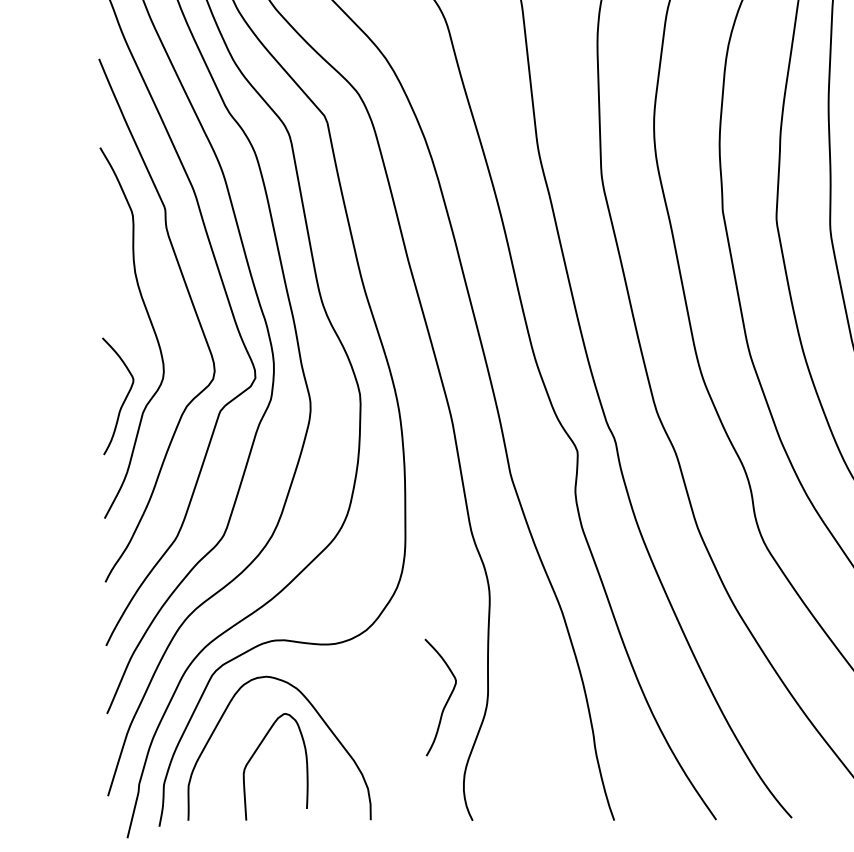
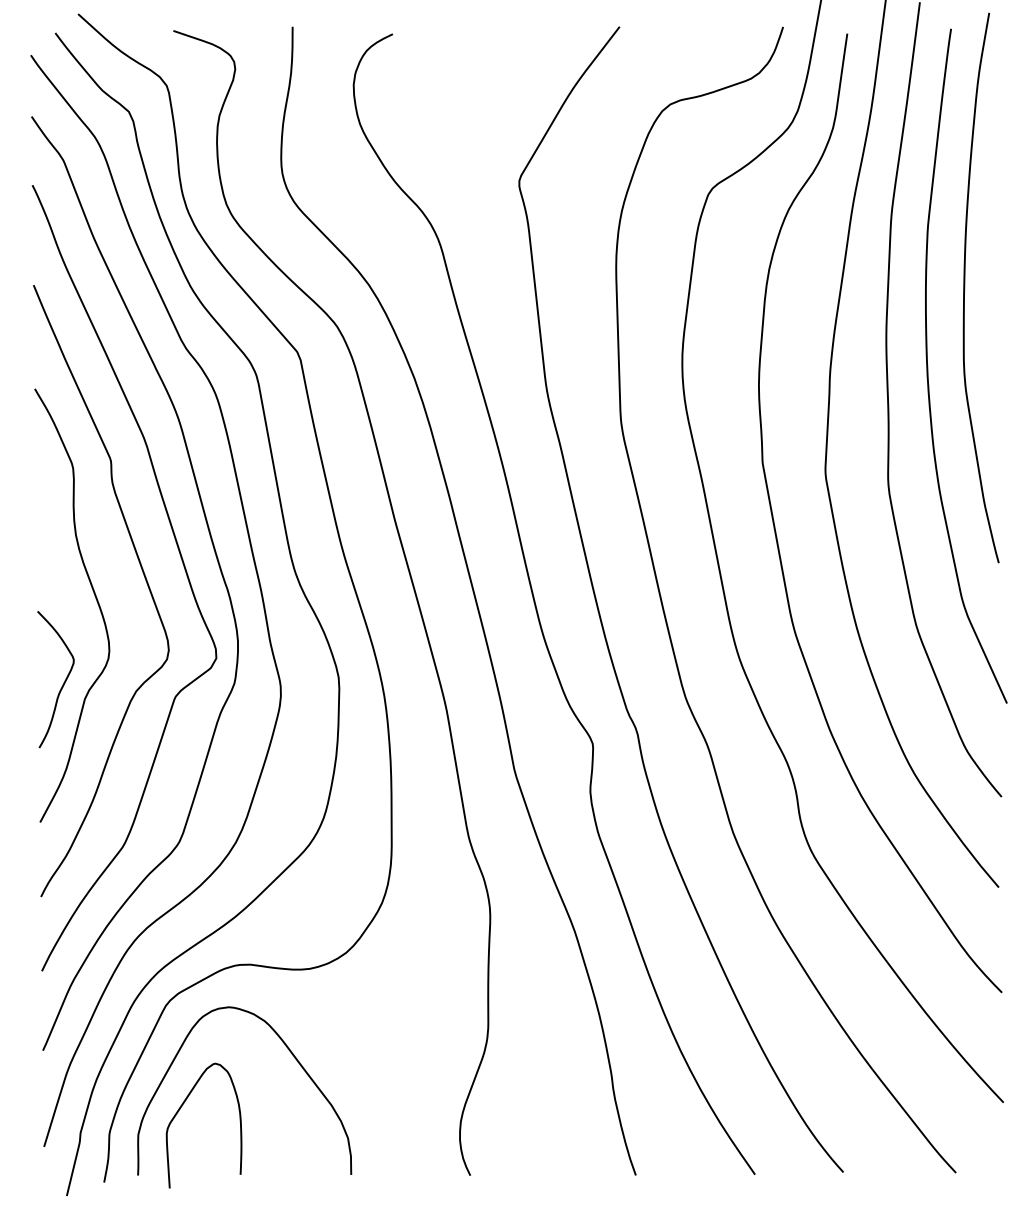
curve: (447, 700) -> (440, 1034), removed
curve: (255, 753) -> (180, 1109), moved

